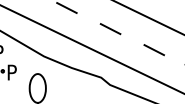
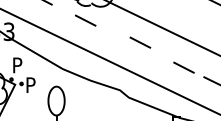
line: (110, 28) -> (140, 42), moved
line: (153, 49) -> (183, 67), moved

